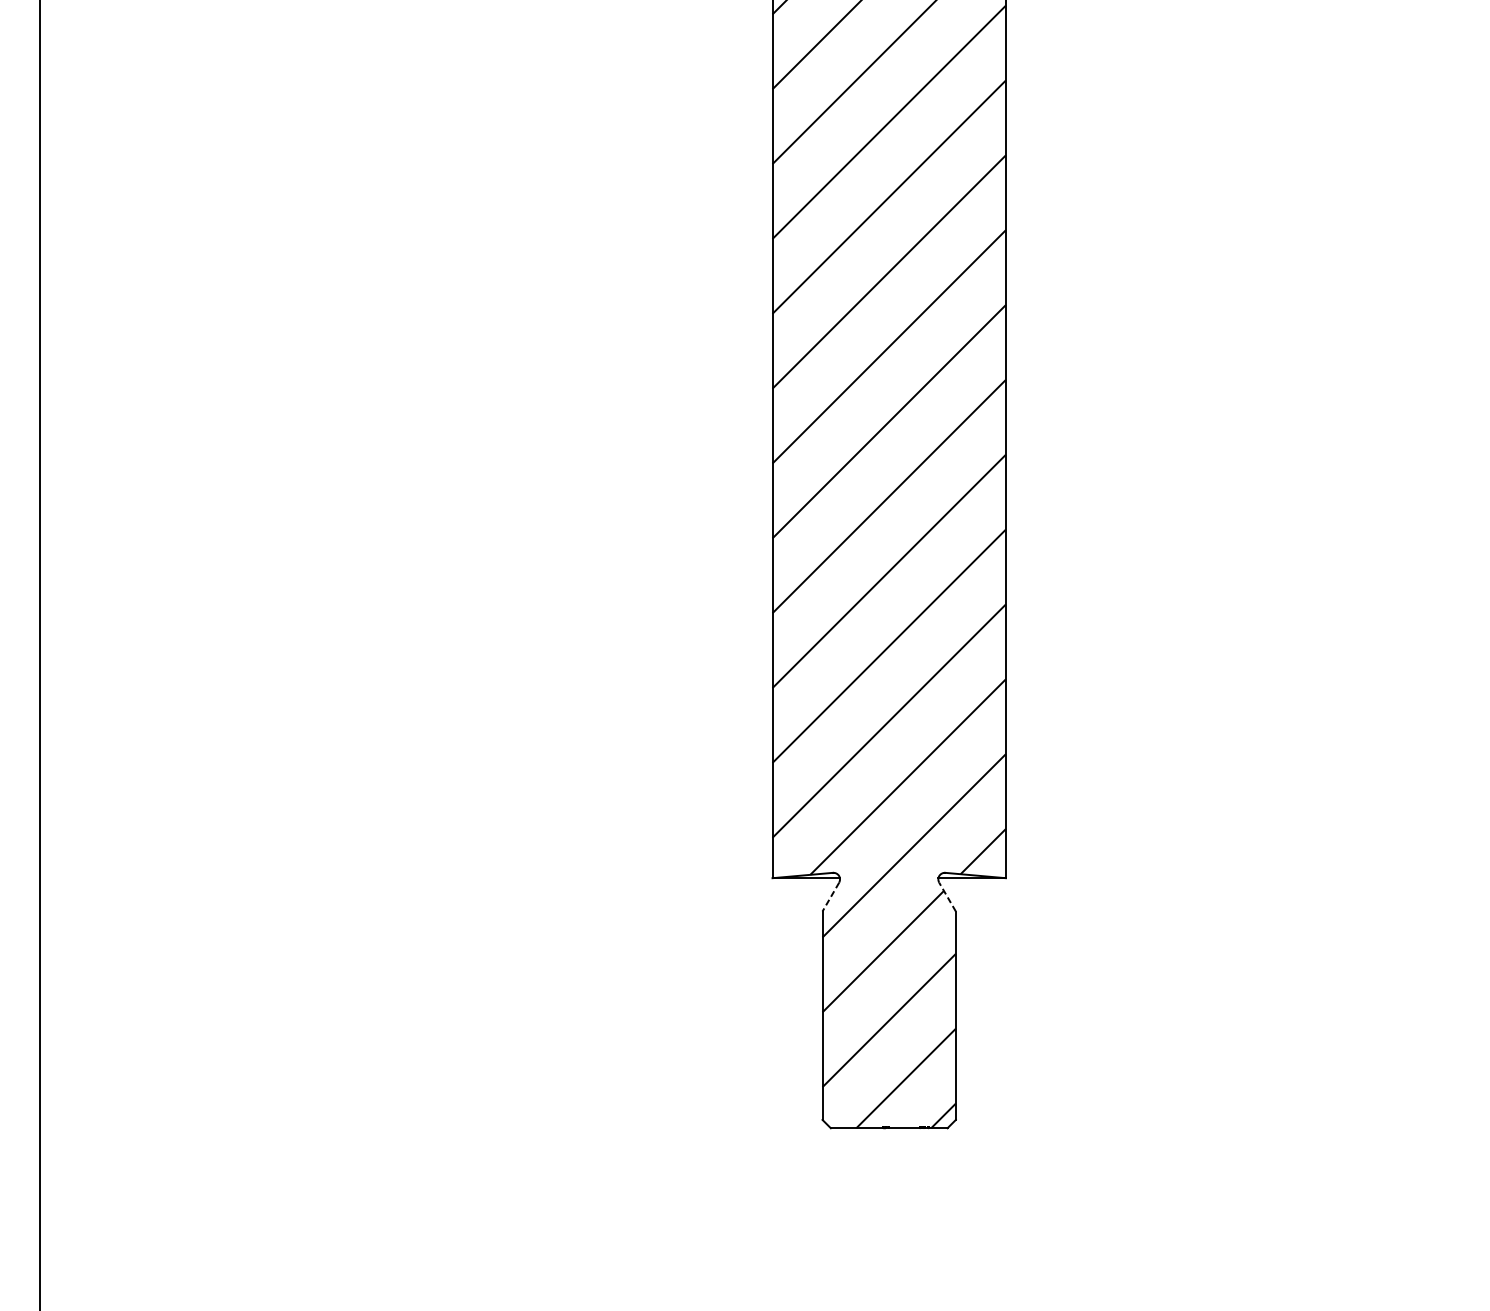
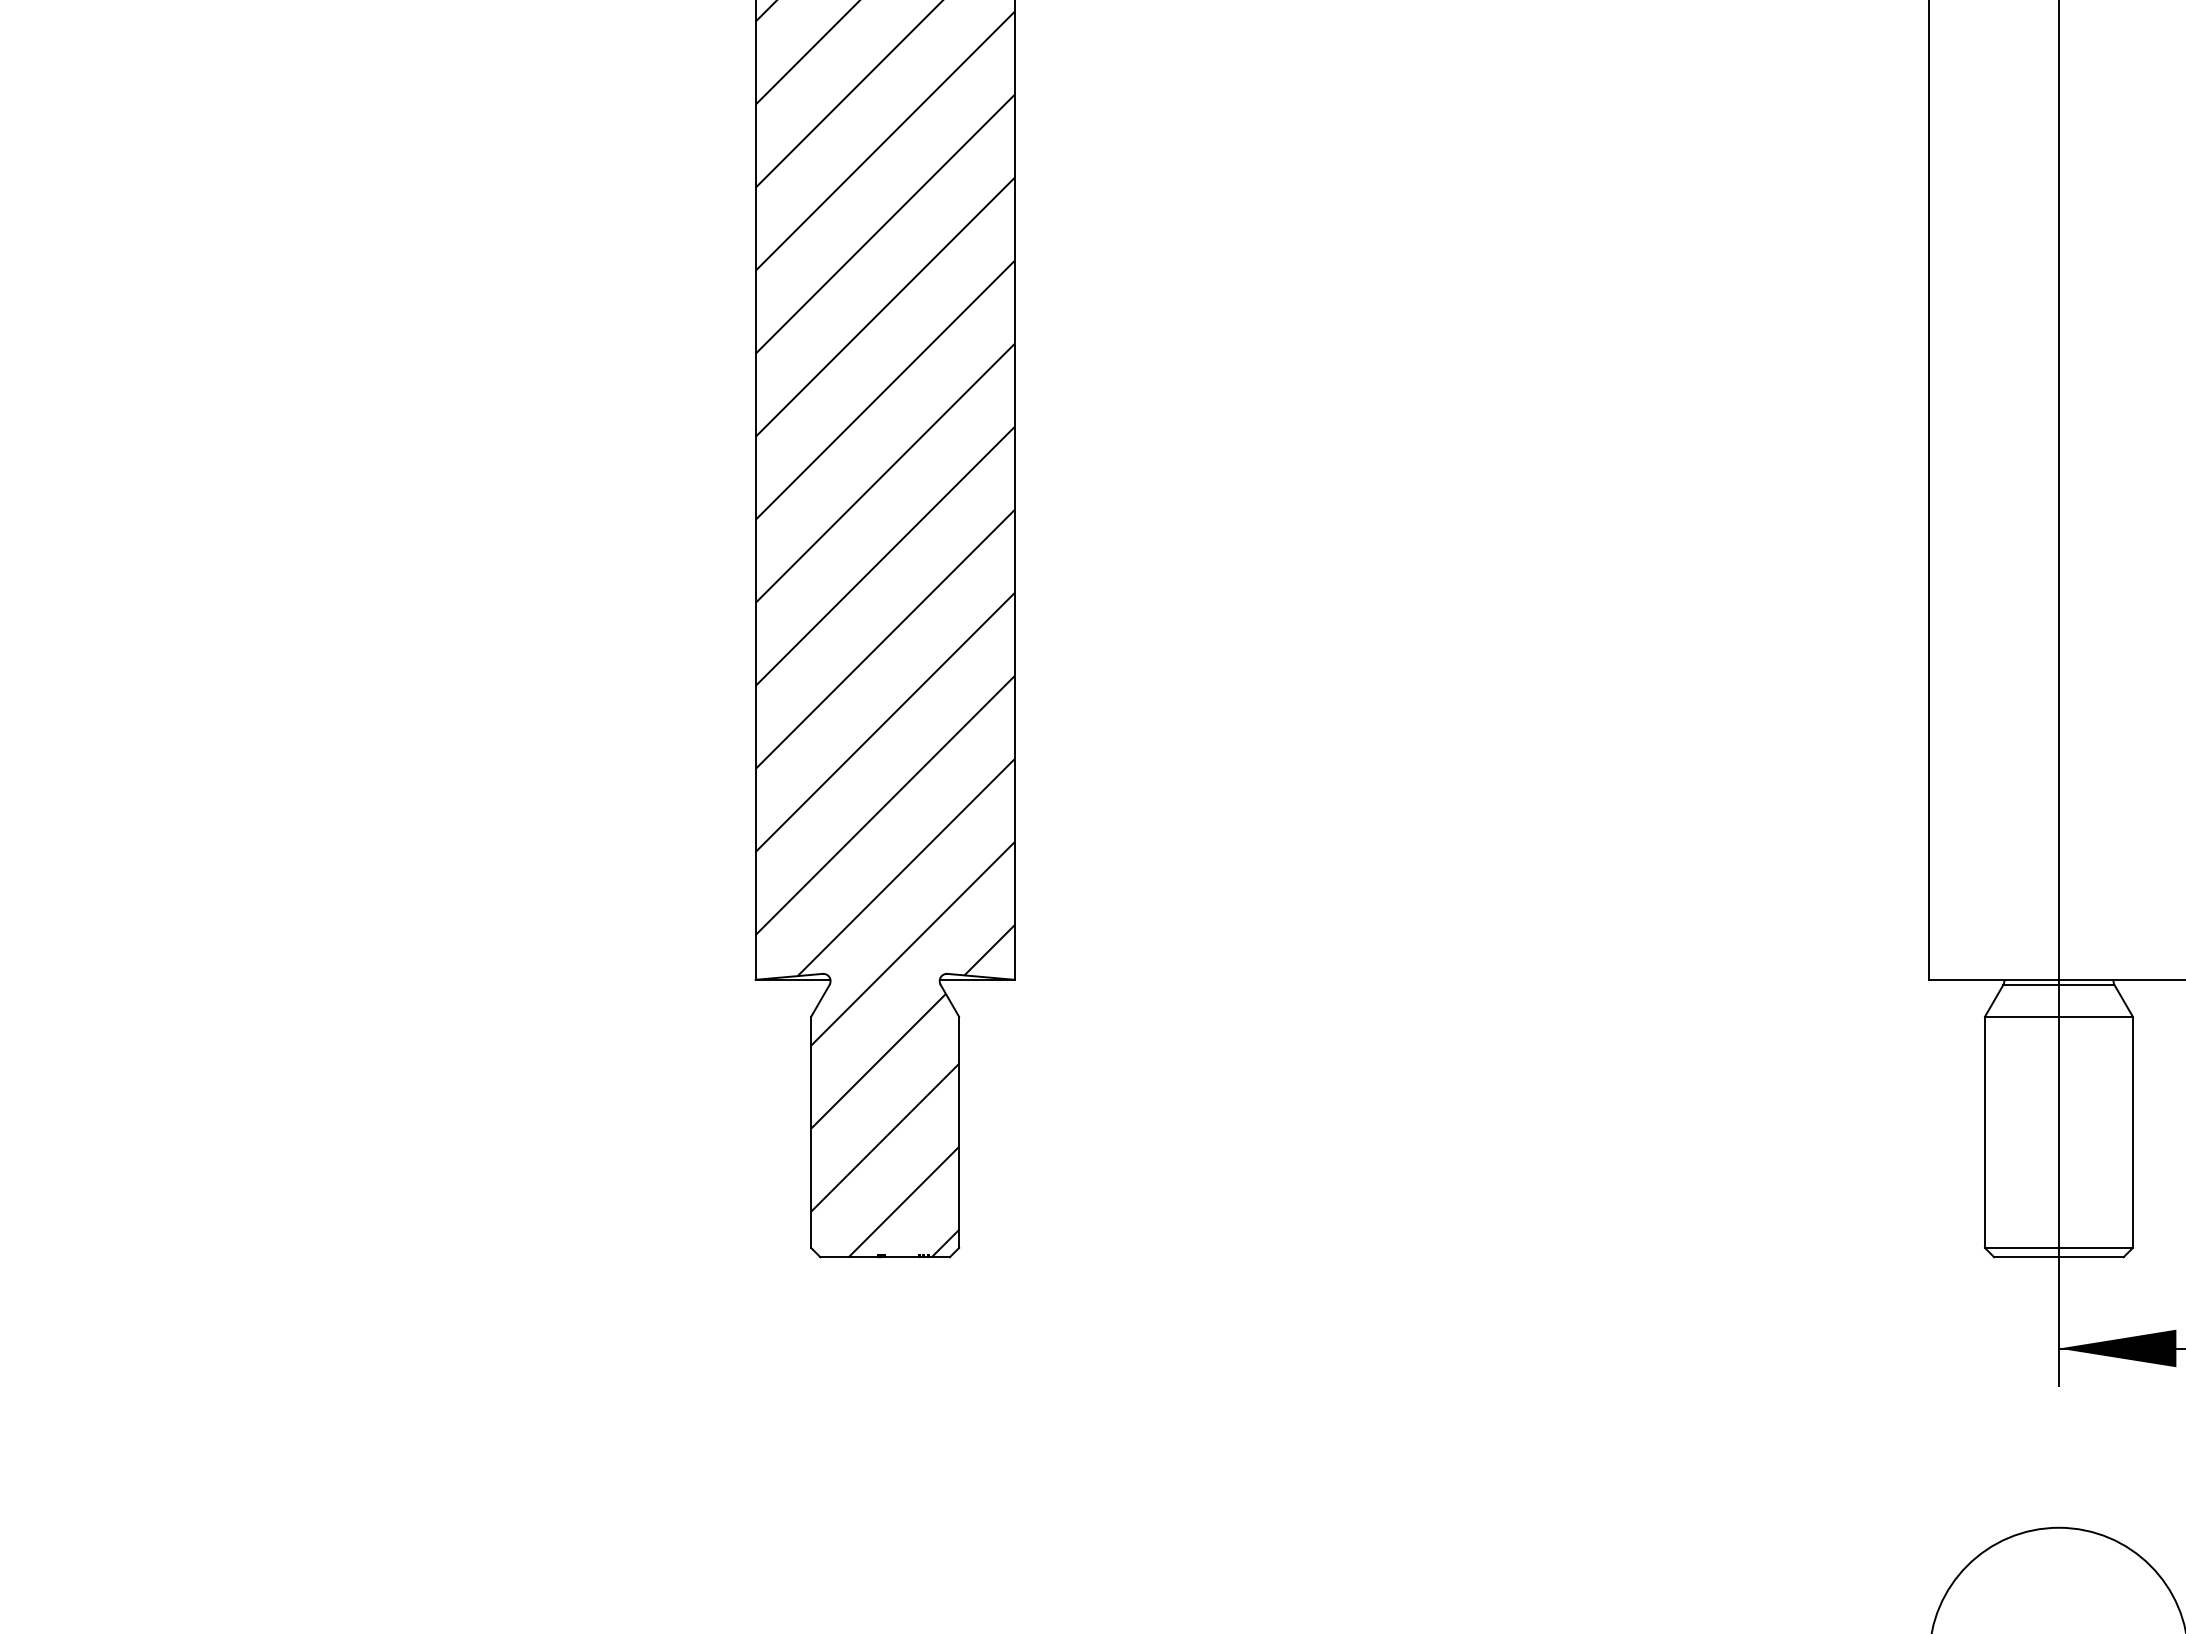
line: (947, 896) -> (949, 1000), dashed -> solid
line: (830, 897) -> (820, 1001), dashed -> solid

